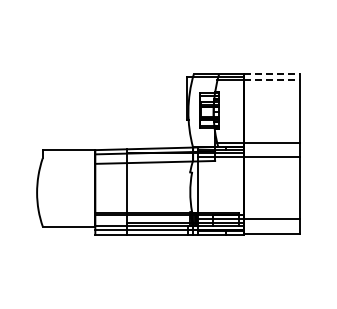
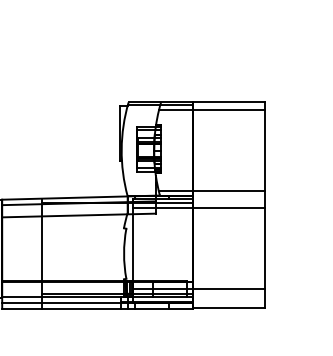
line: (272, 74) -> (229, 102), dashed -> solid
line: (272, 80) -> (229, 110), dashed -> solid

